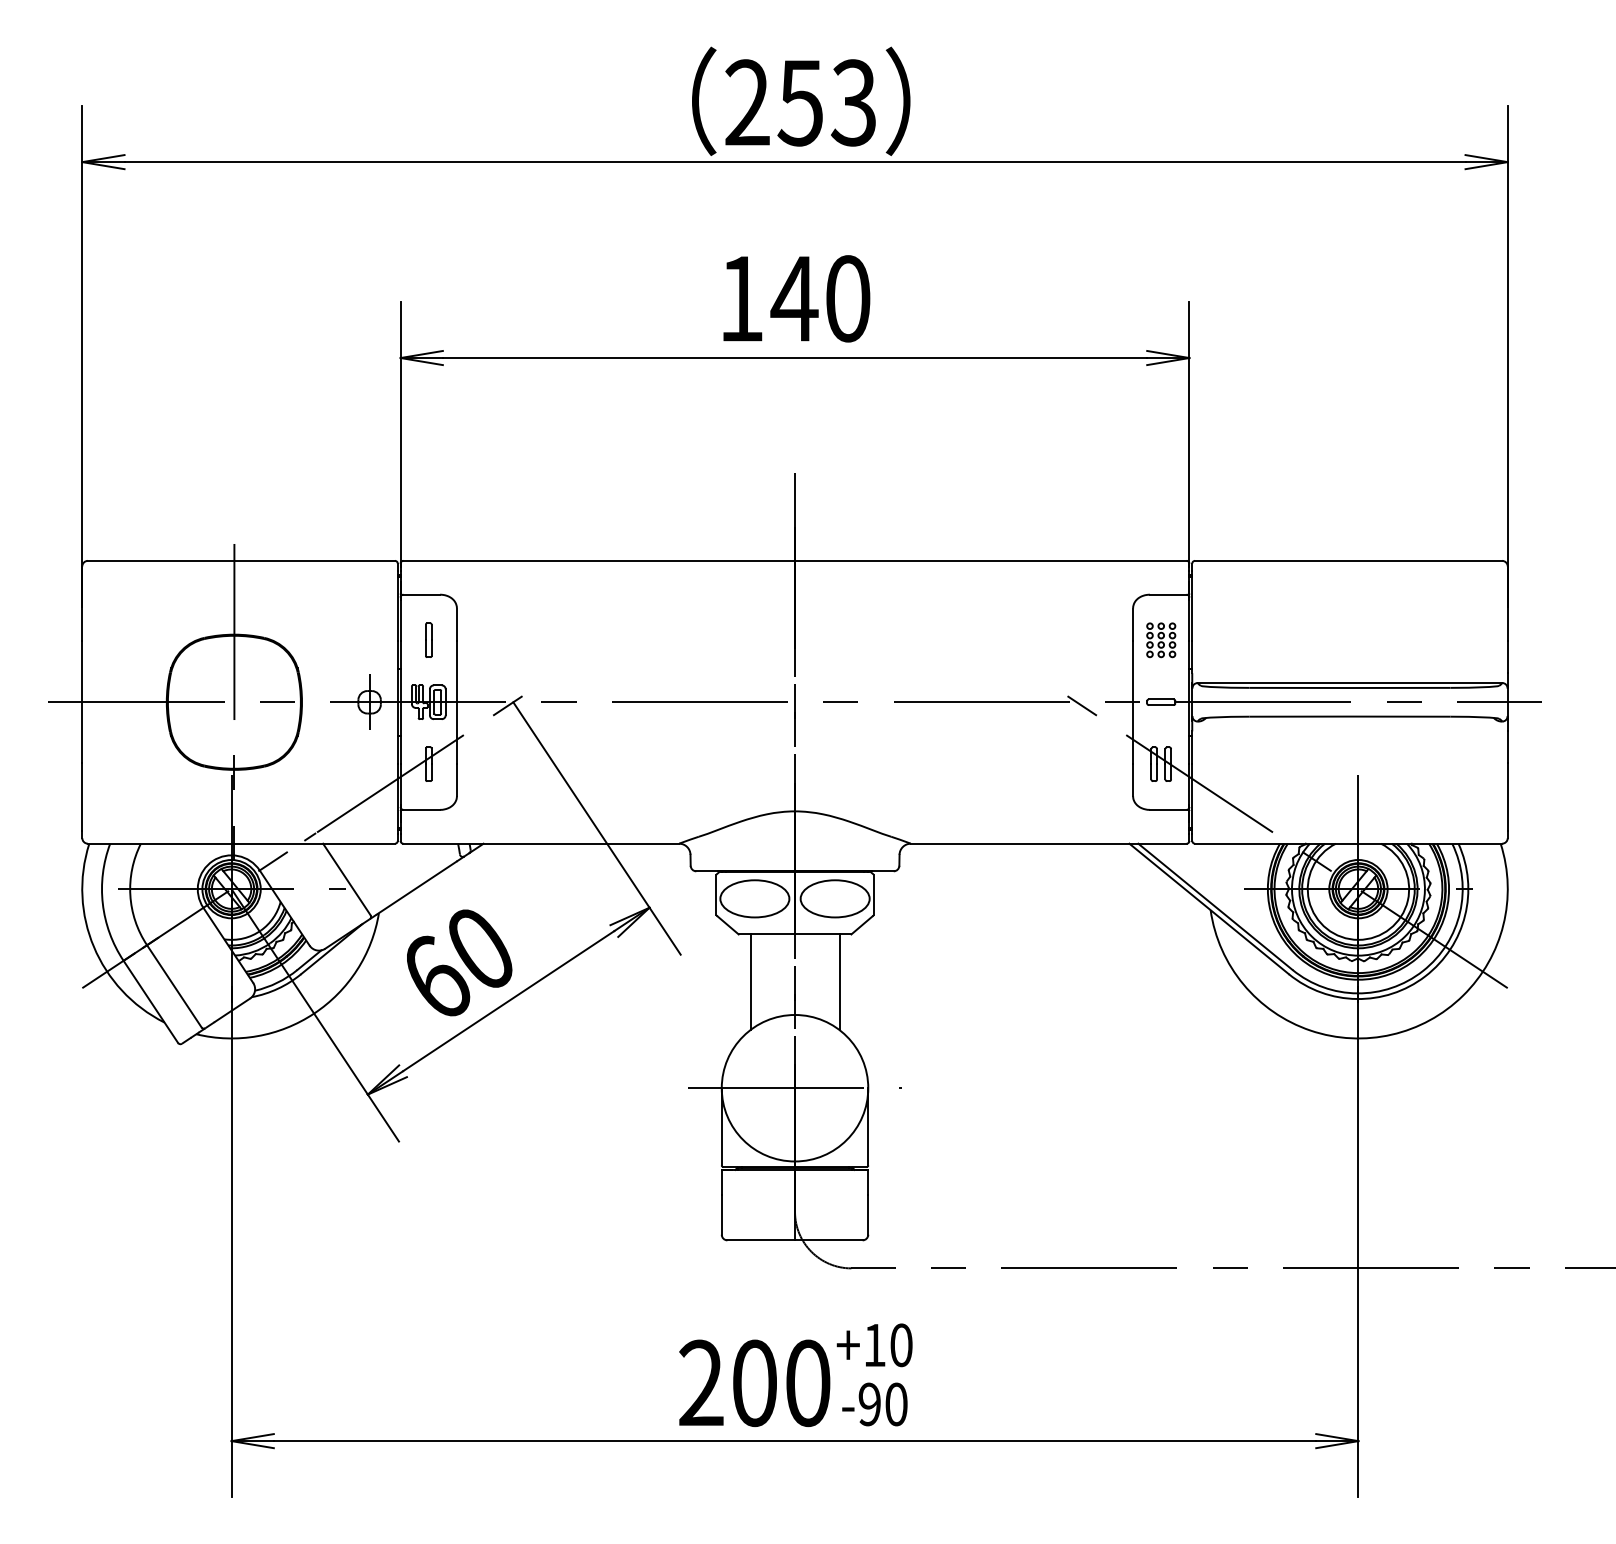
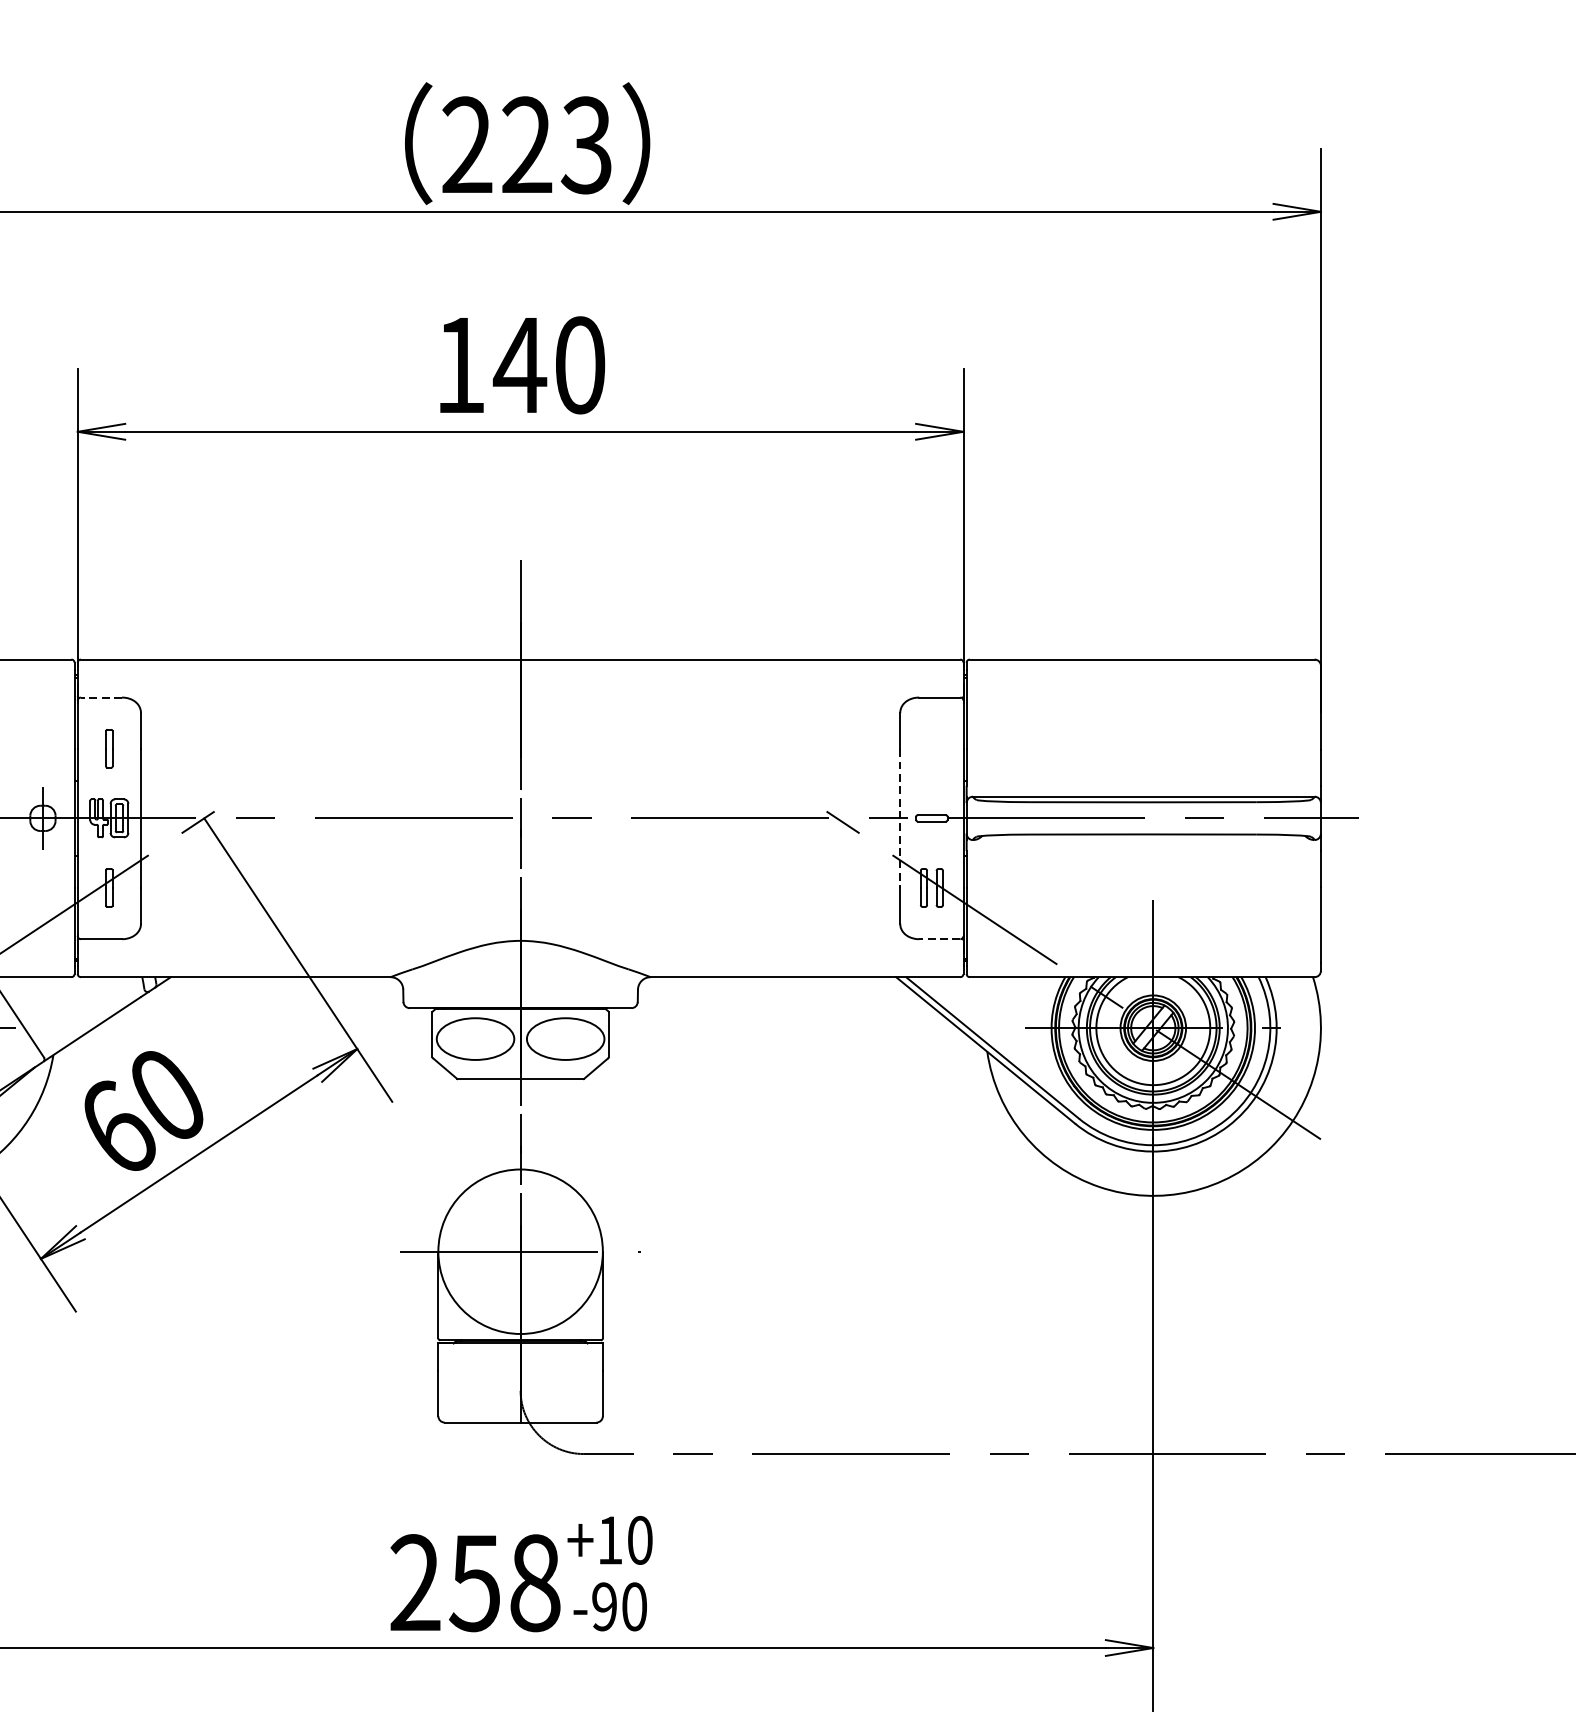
text: (800, 102) -> (526, 144), 253 -> 223
line: (421, 594) -> (101, 697), solid -> dashed
part: (1161, 640) -> (932, 748), removed
line: (1133, 702) -> (900, 818), solid -> dashed
line: (1167, 809) -> (938, 938), solid -> dashed
line: (750, 982) -> (470, 1133), removed
line: (839, 982) -> (570, 1133), removed
text: (780, 1383) -> (504, 1583), 200 -> 258

